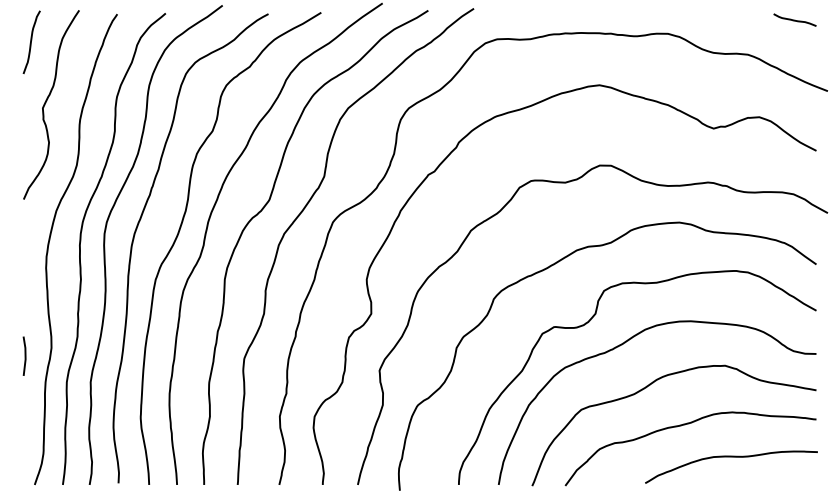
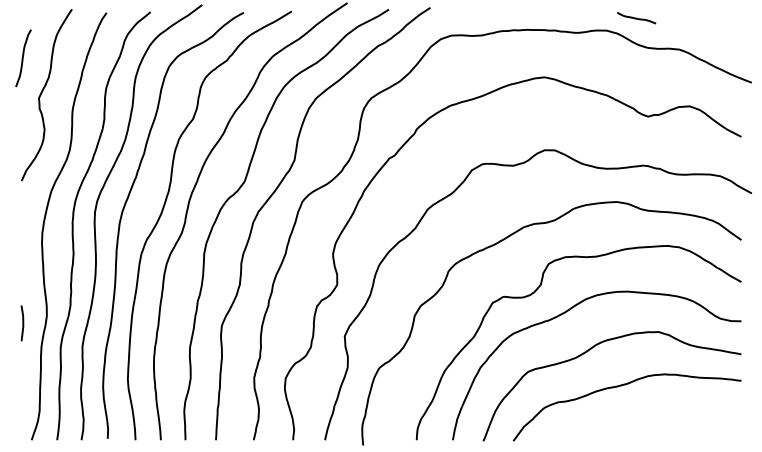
curve: (794, 19) -> (636, 17), moved
curve: (31, 42) -> (23, 58), moved
curve: (731, 457) -> (664, 415), removed

